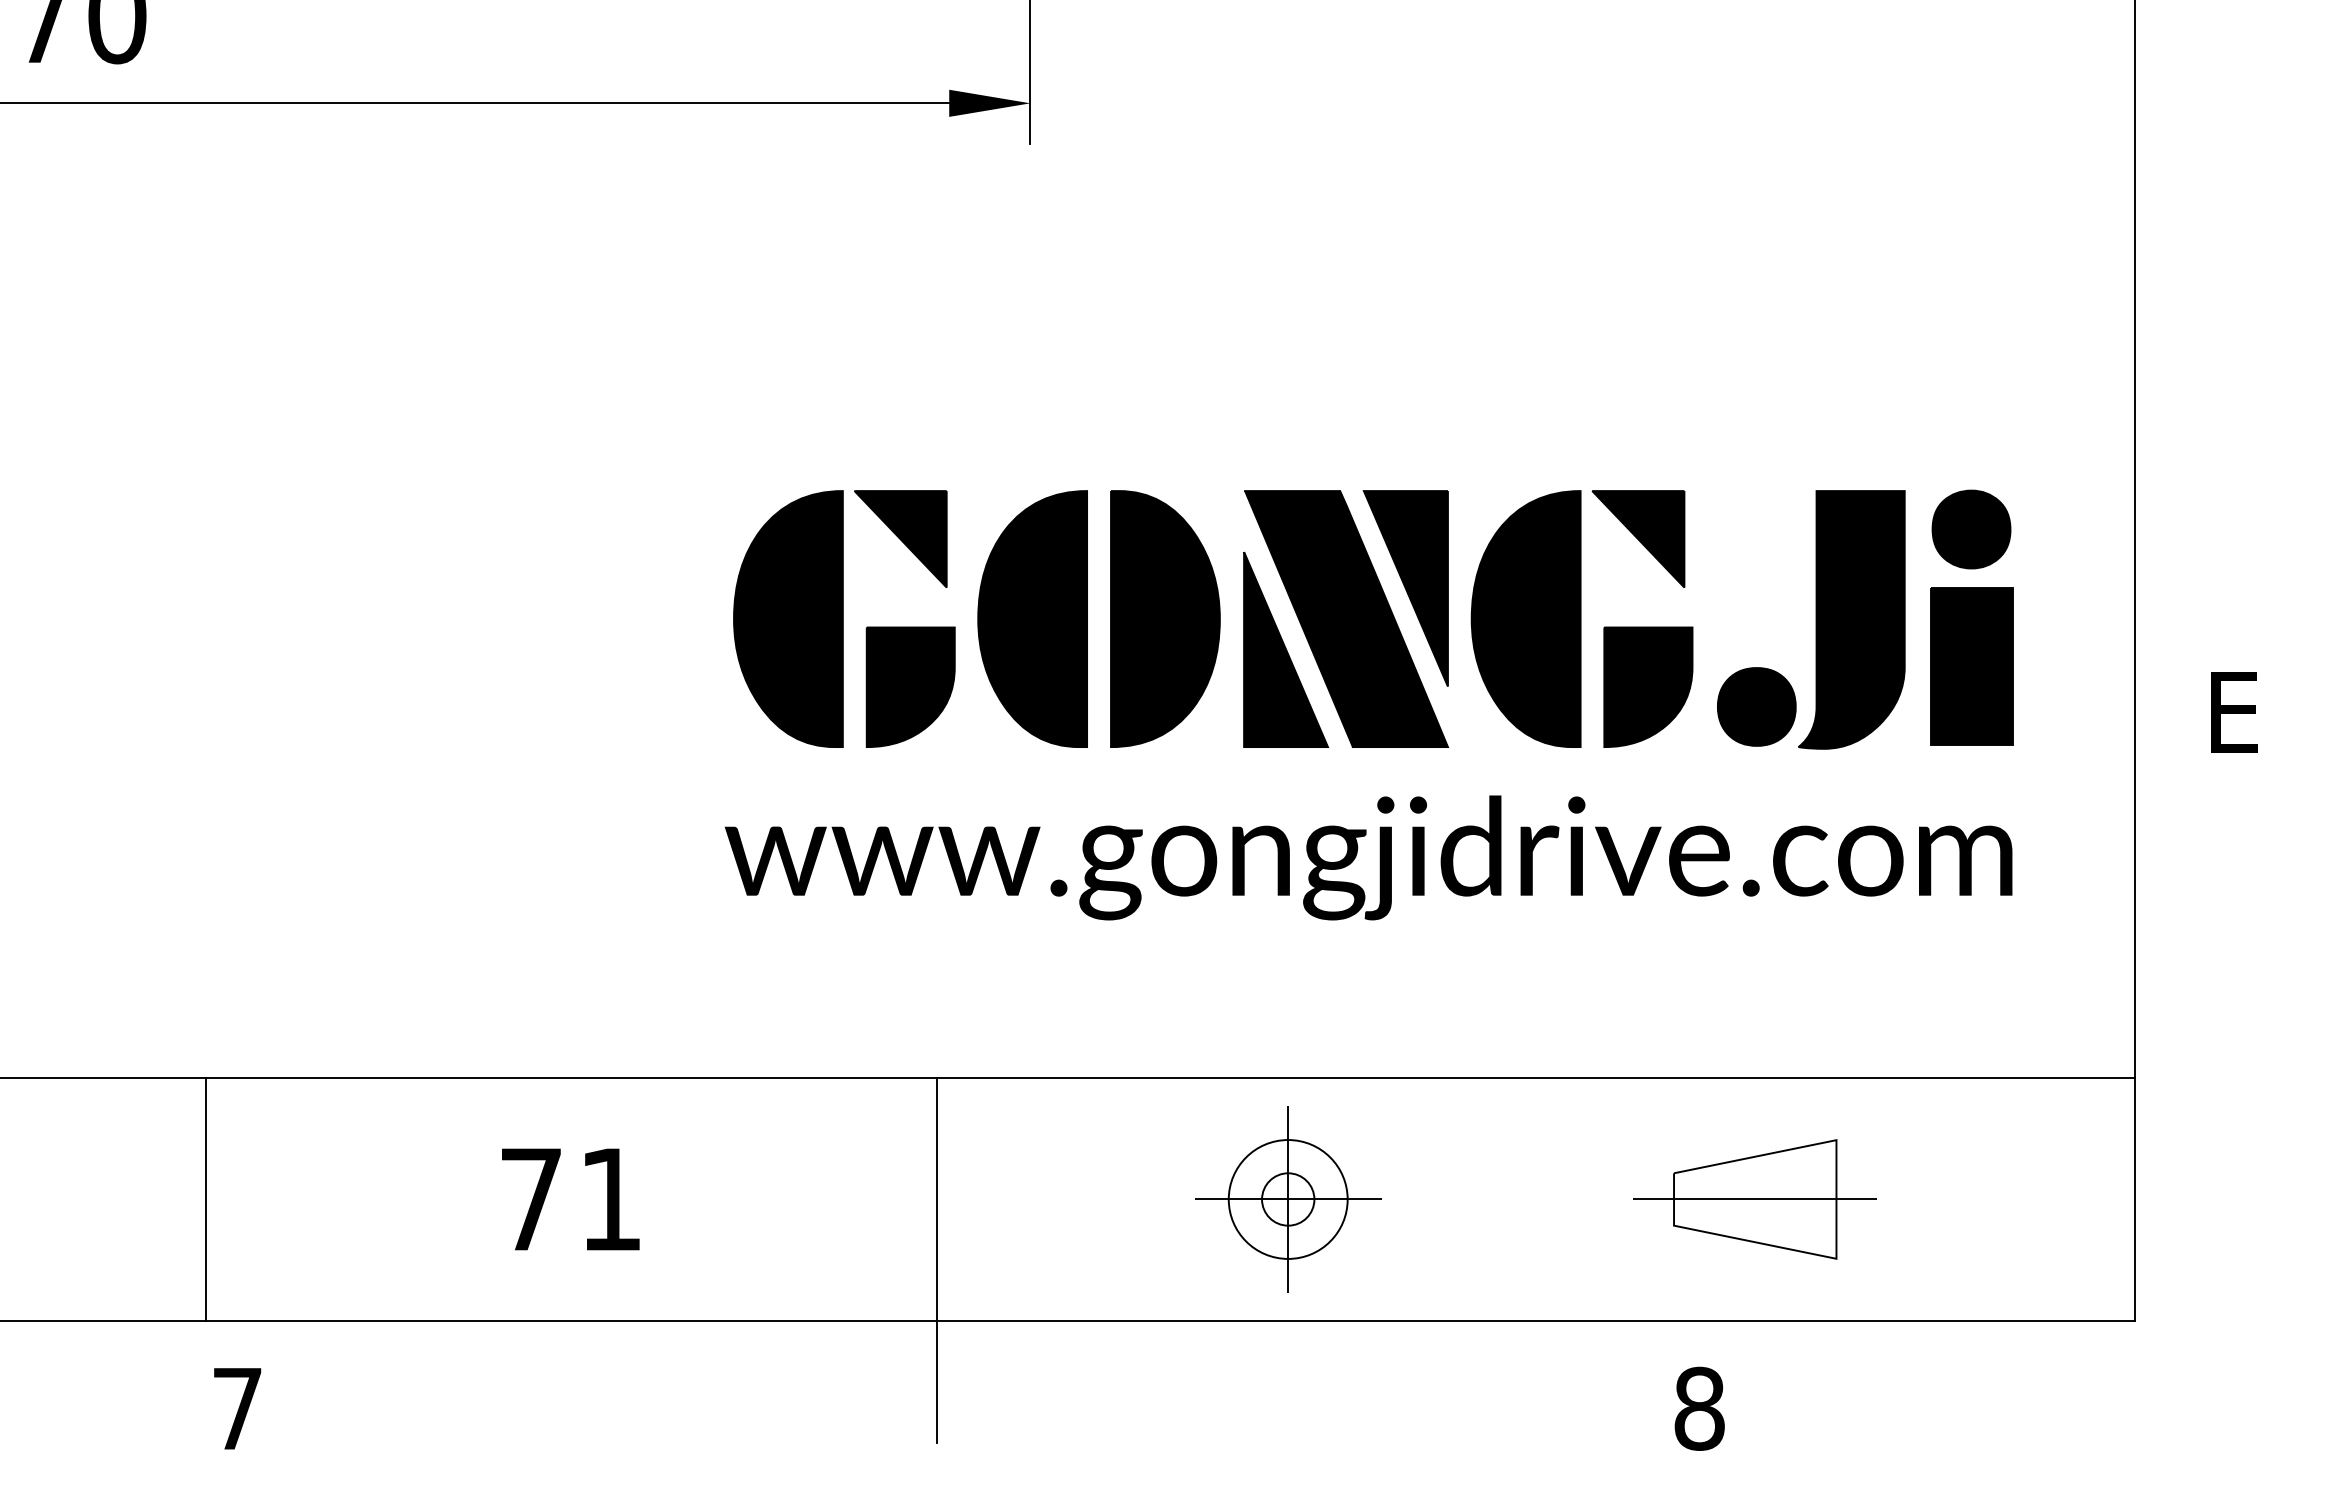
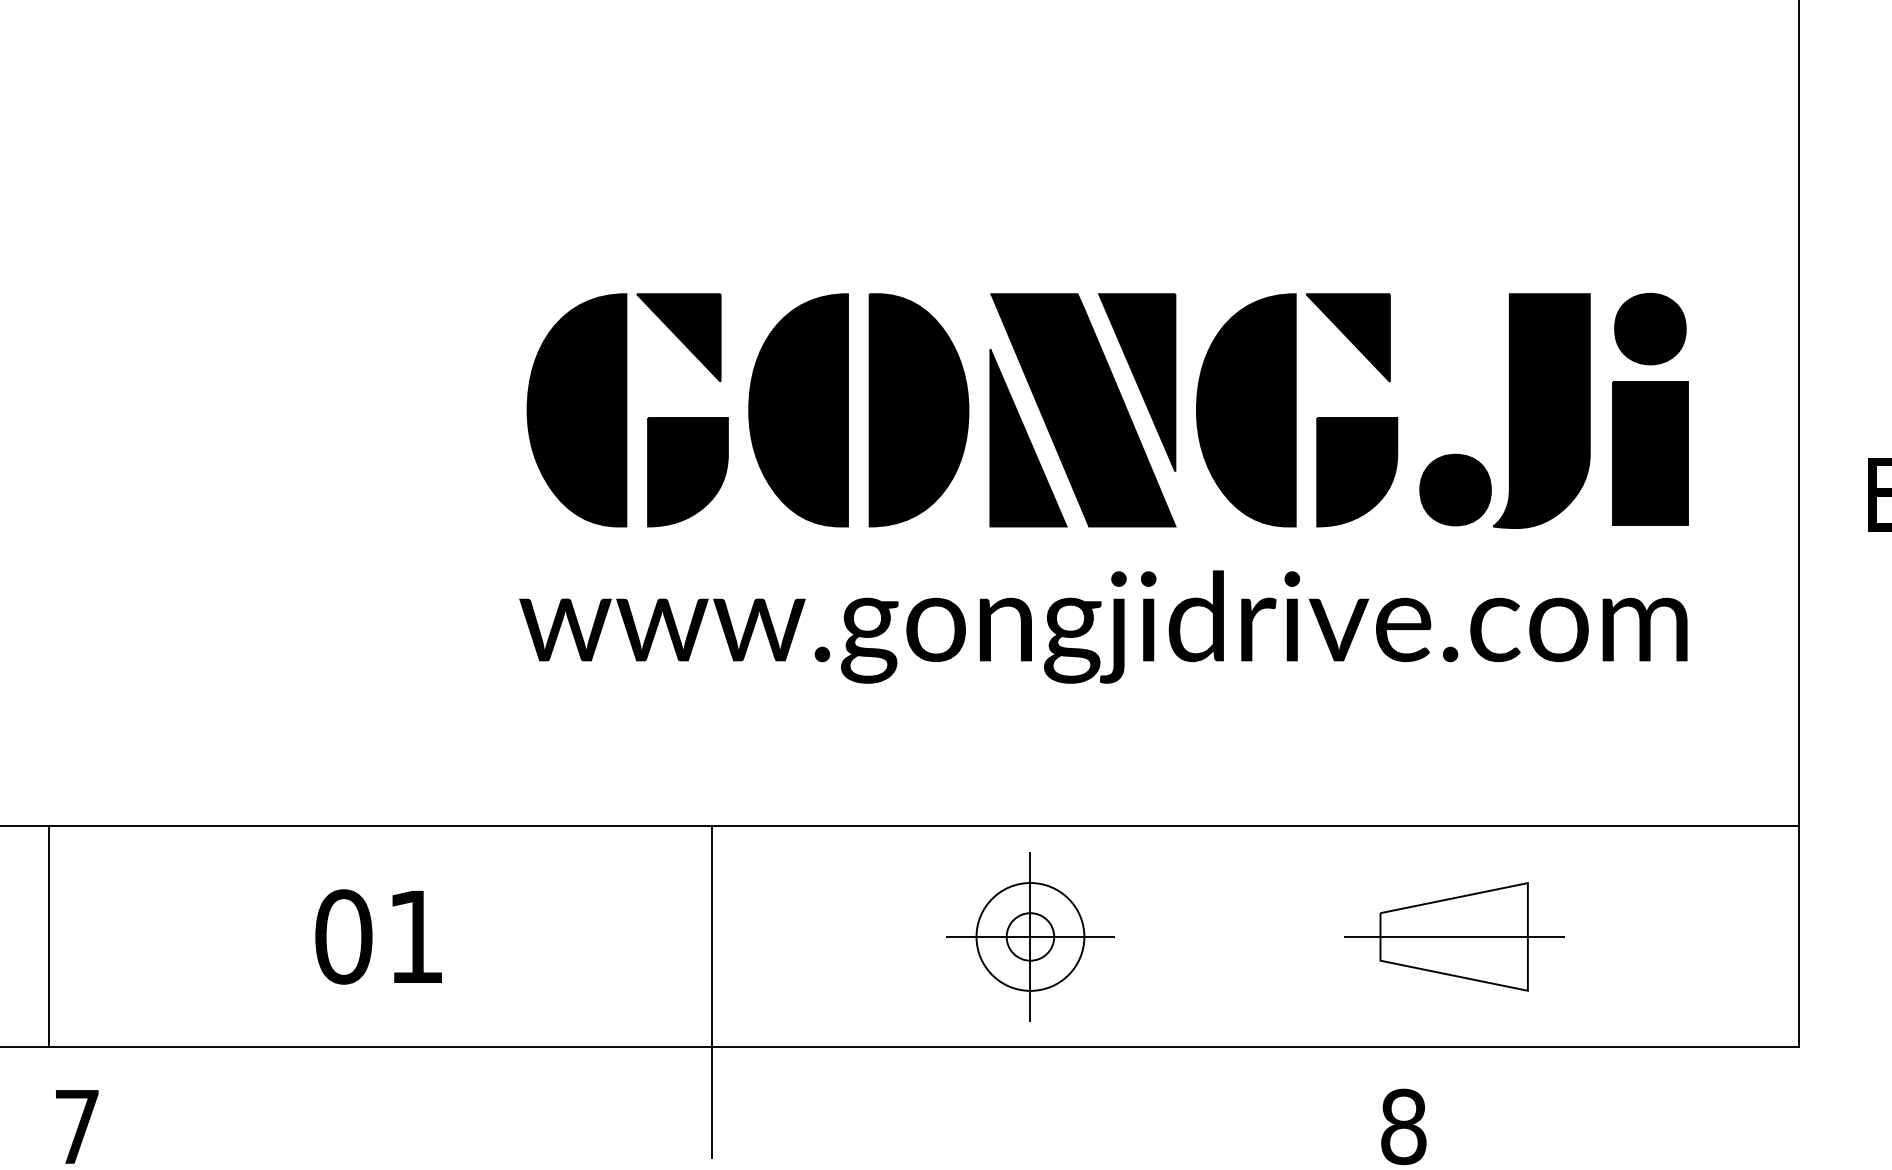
text: (531, 1199) -> (343, 936), 71 -> 01

